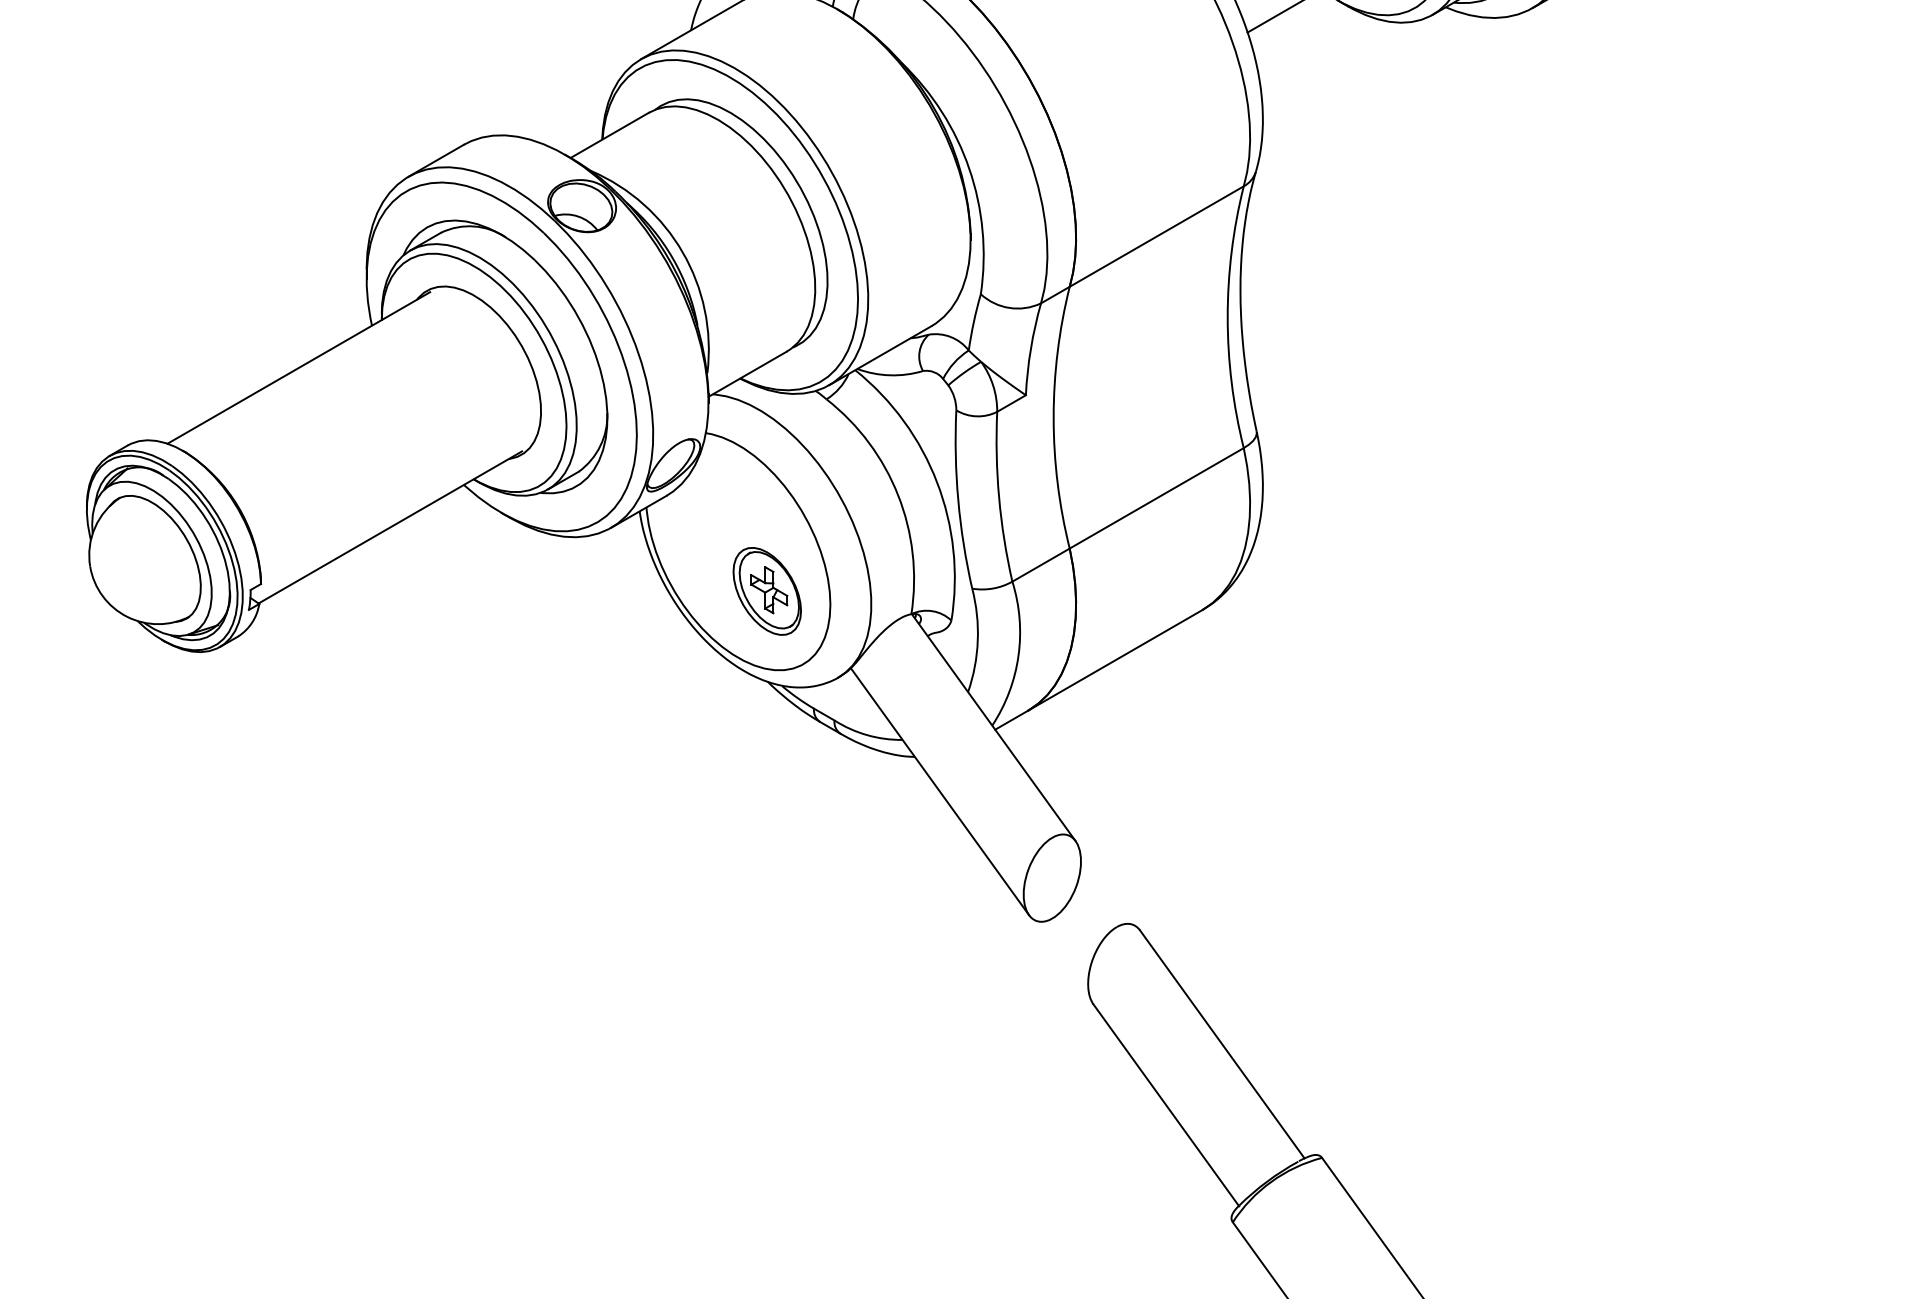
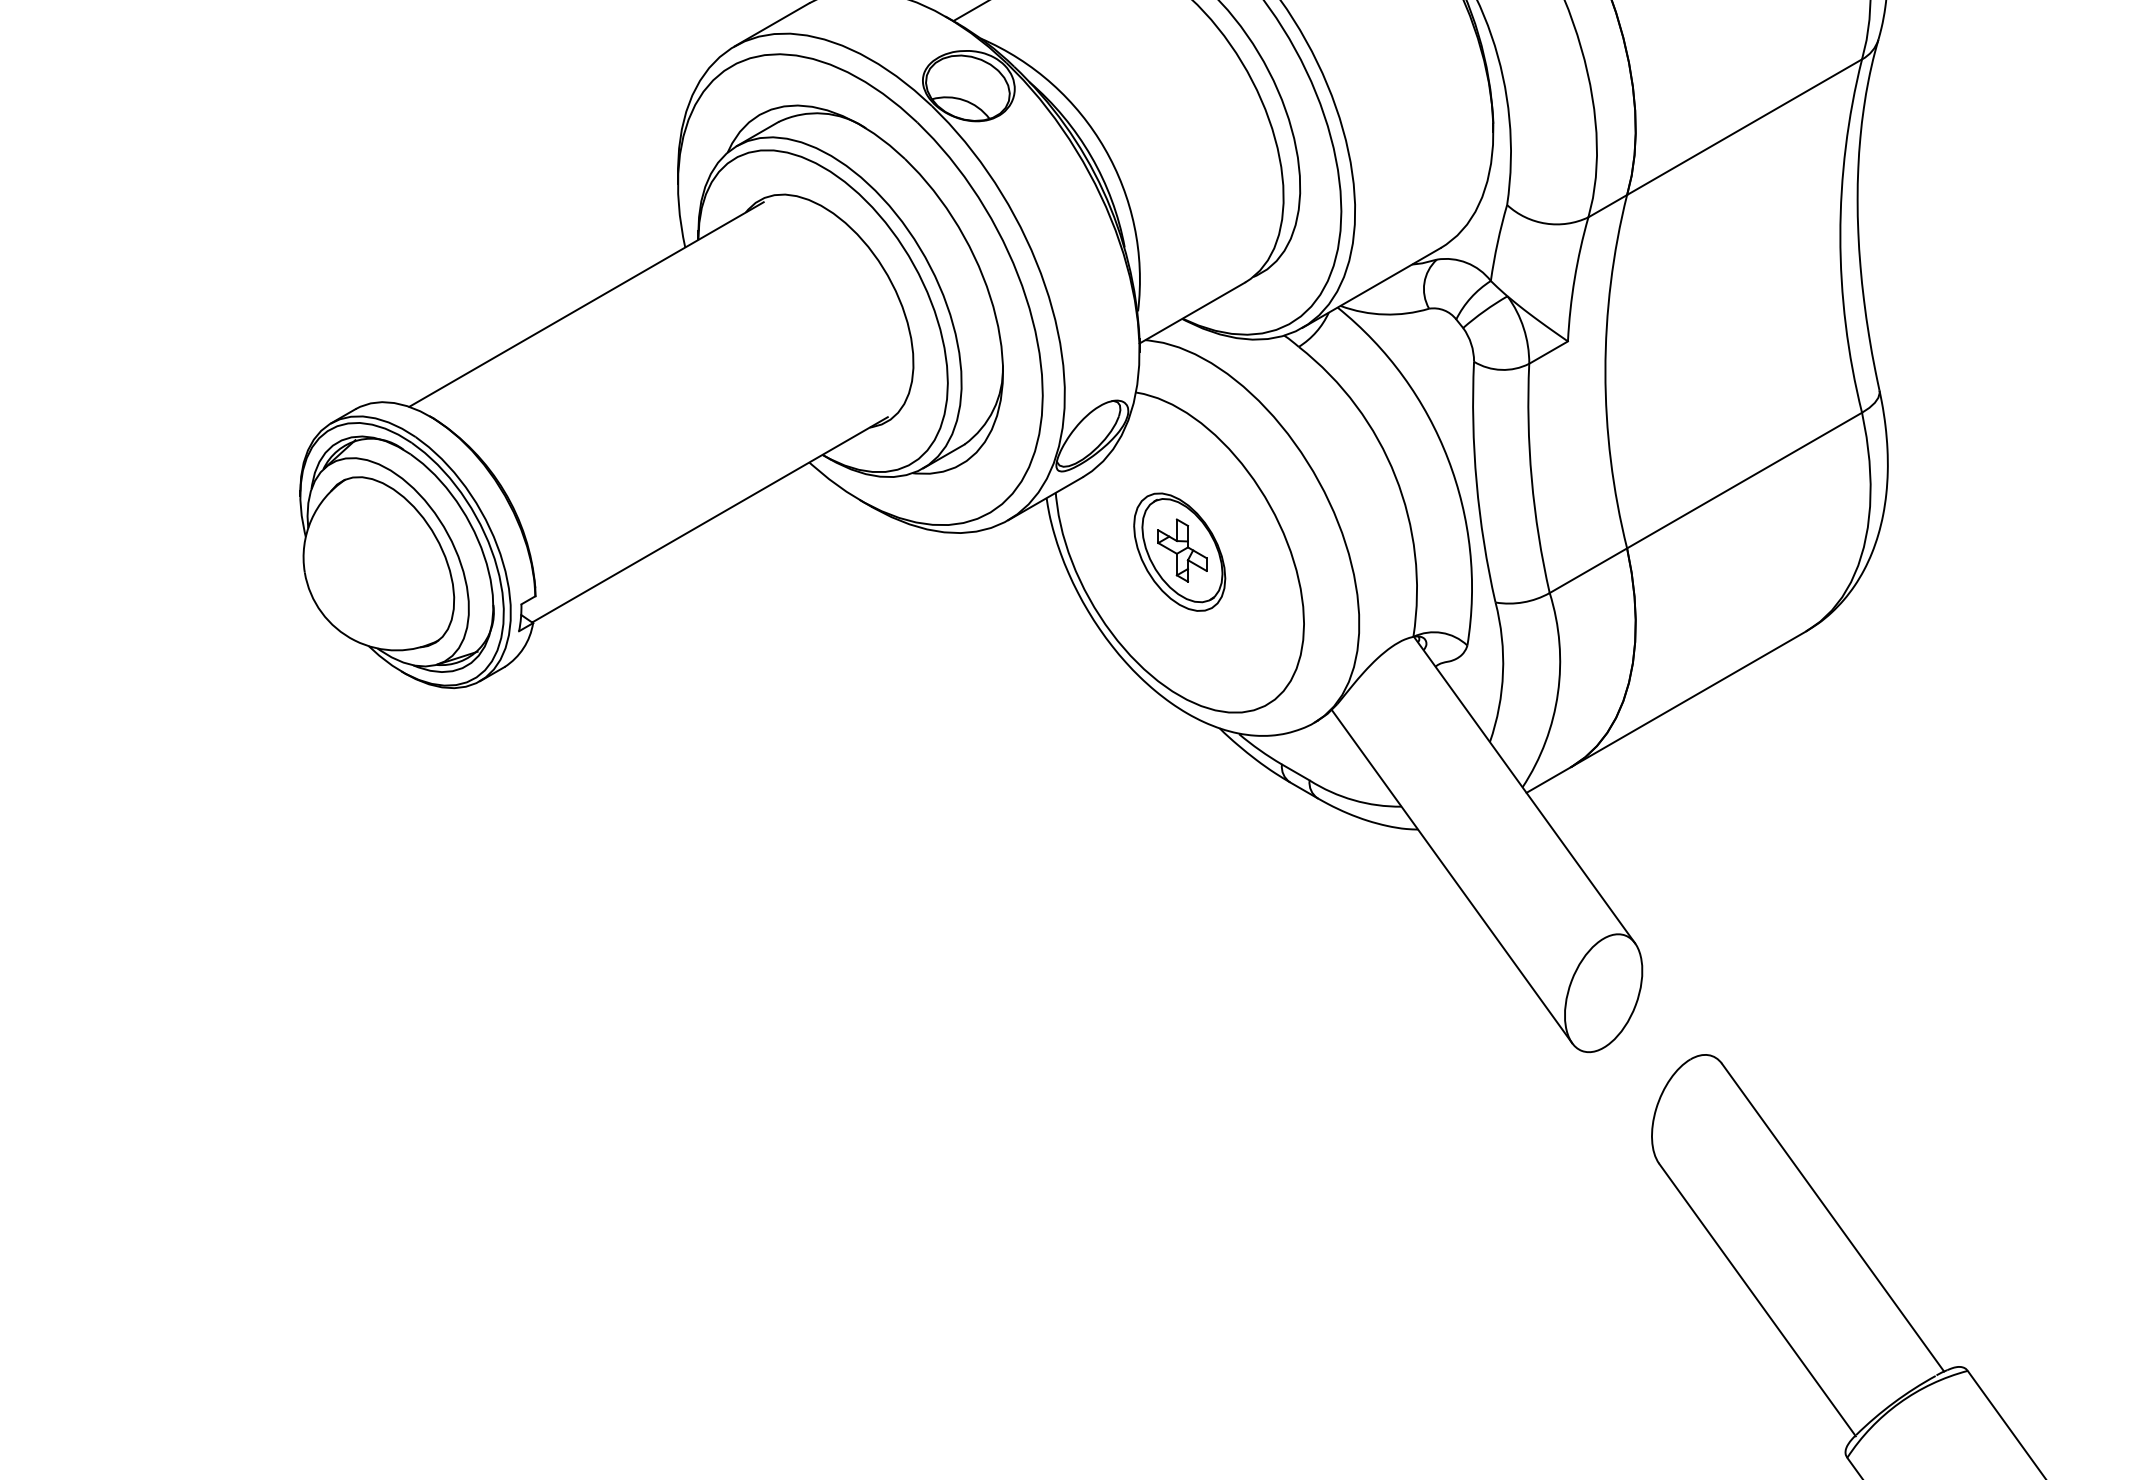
part: (766, 591) -> (1178, 552), moved

